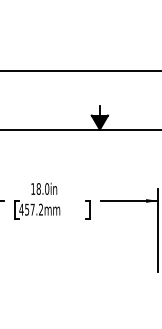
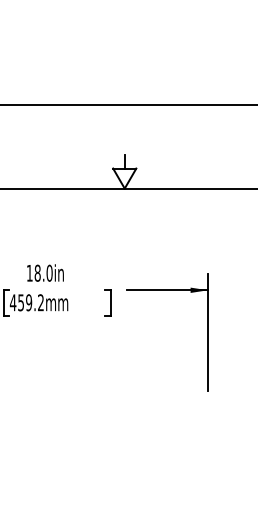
fill: (99, 122) -> (124, 178), removed
text: (33, 209) -> (29, 302), 457.2mm -> 459.2mm

